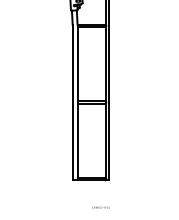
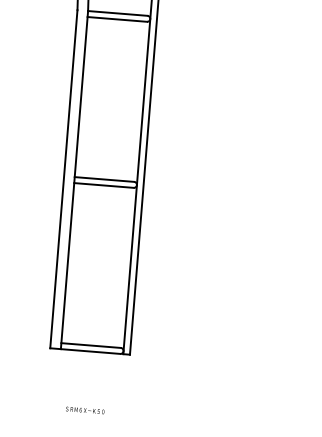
text: (100, 207) -> (84, 410), moved

